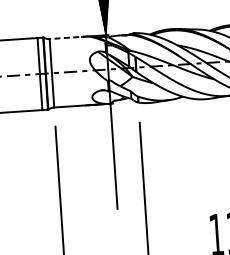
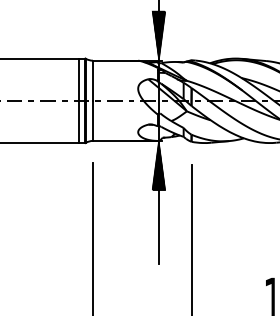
line: (68, 37) -> (115, 60), dashed -> solid
hatch: (111, 124) -> (158, 165), added

